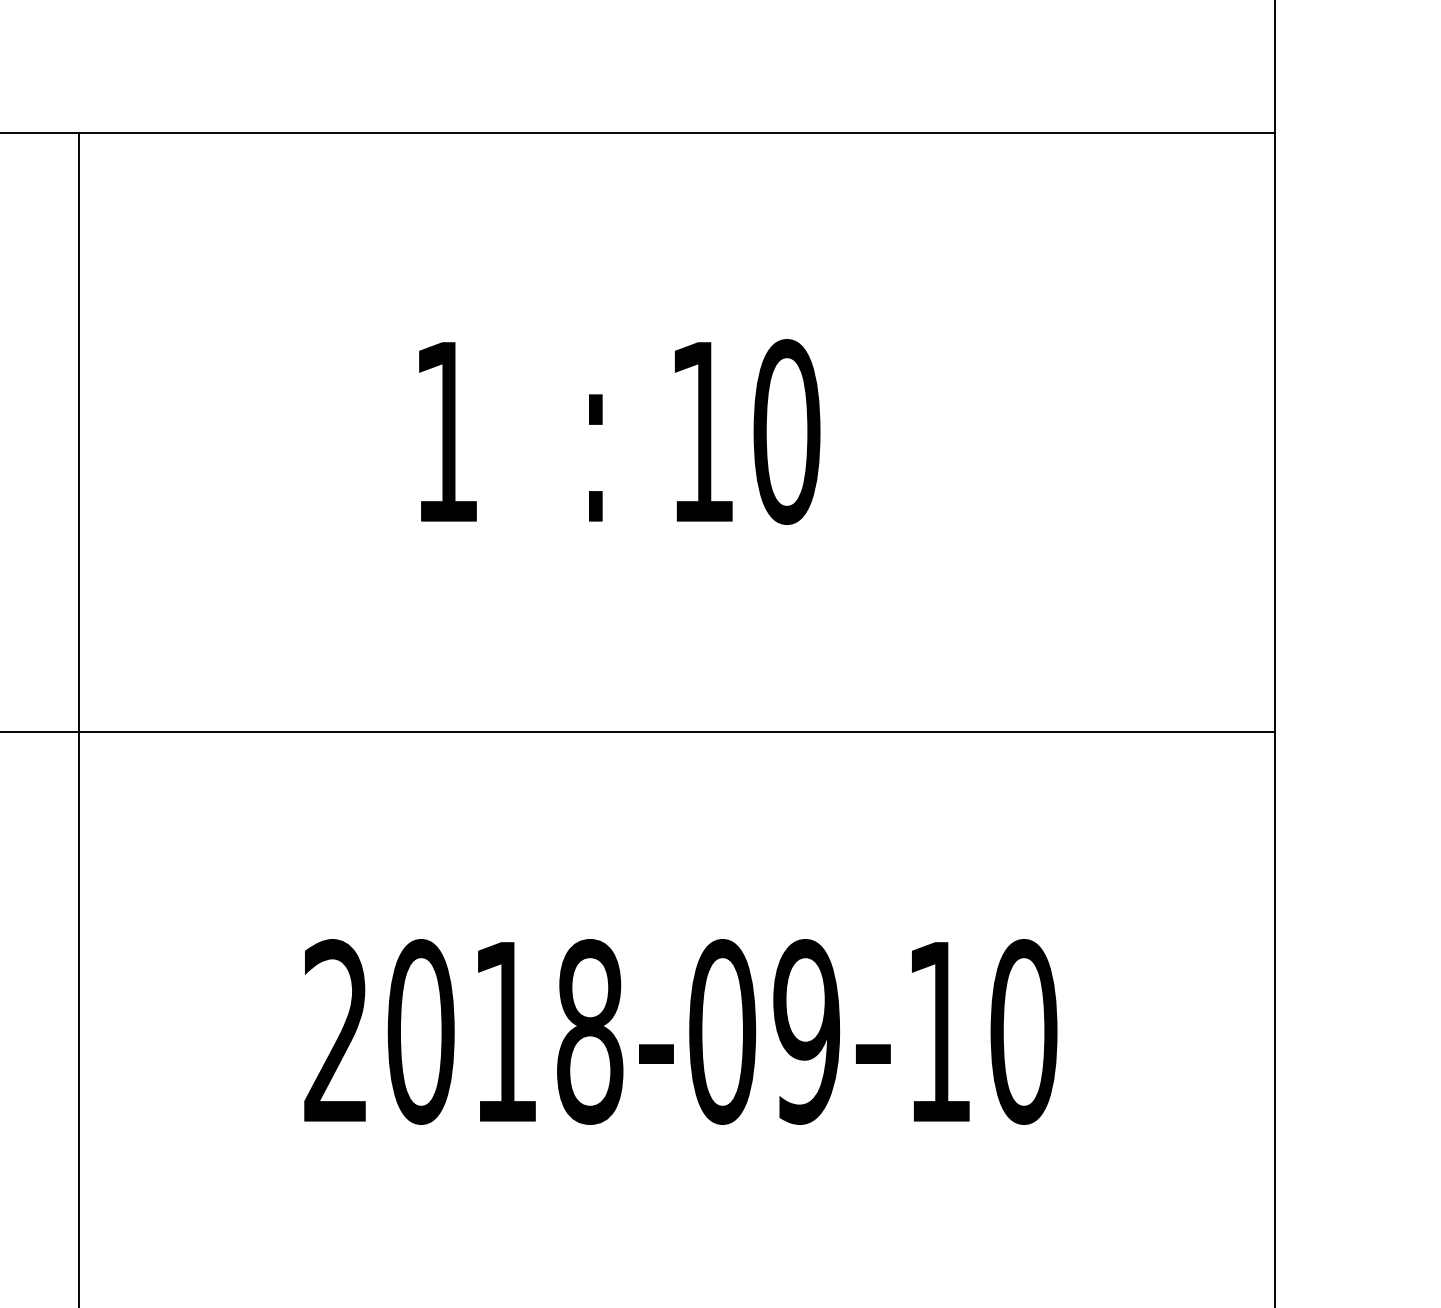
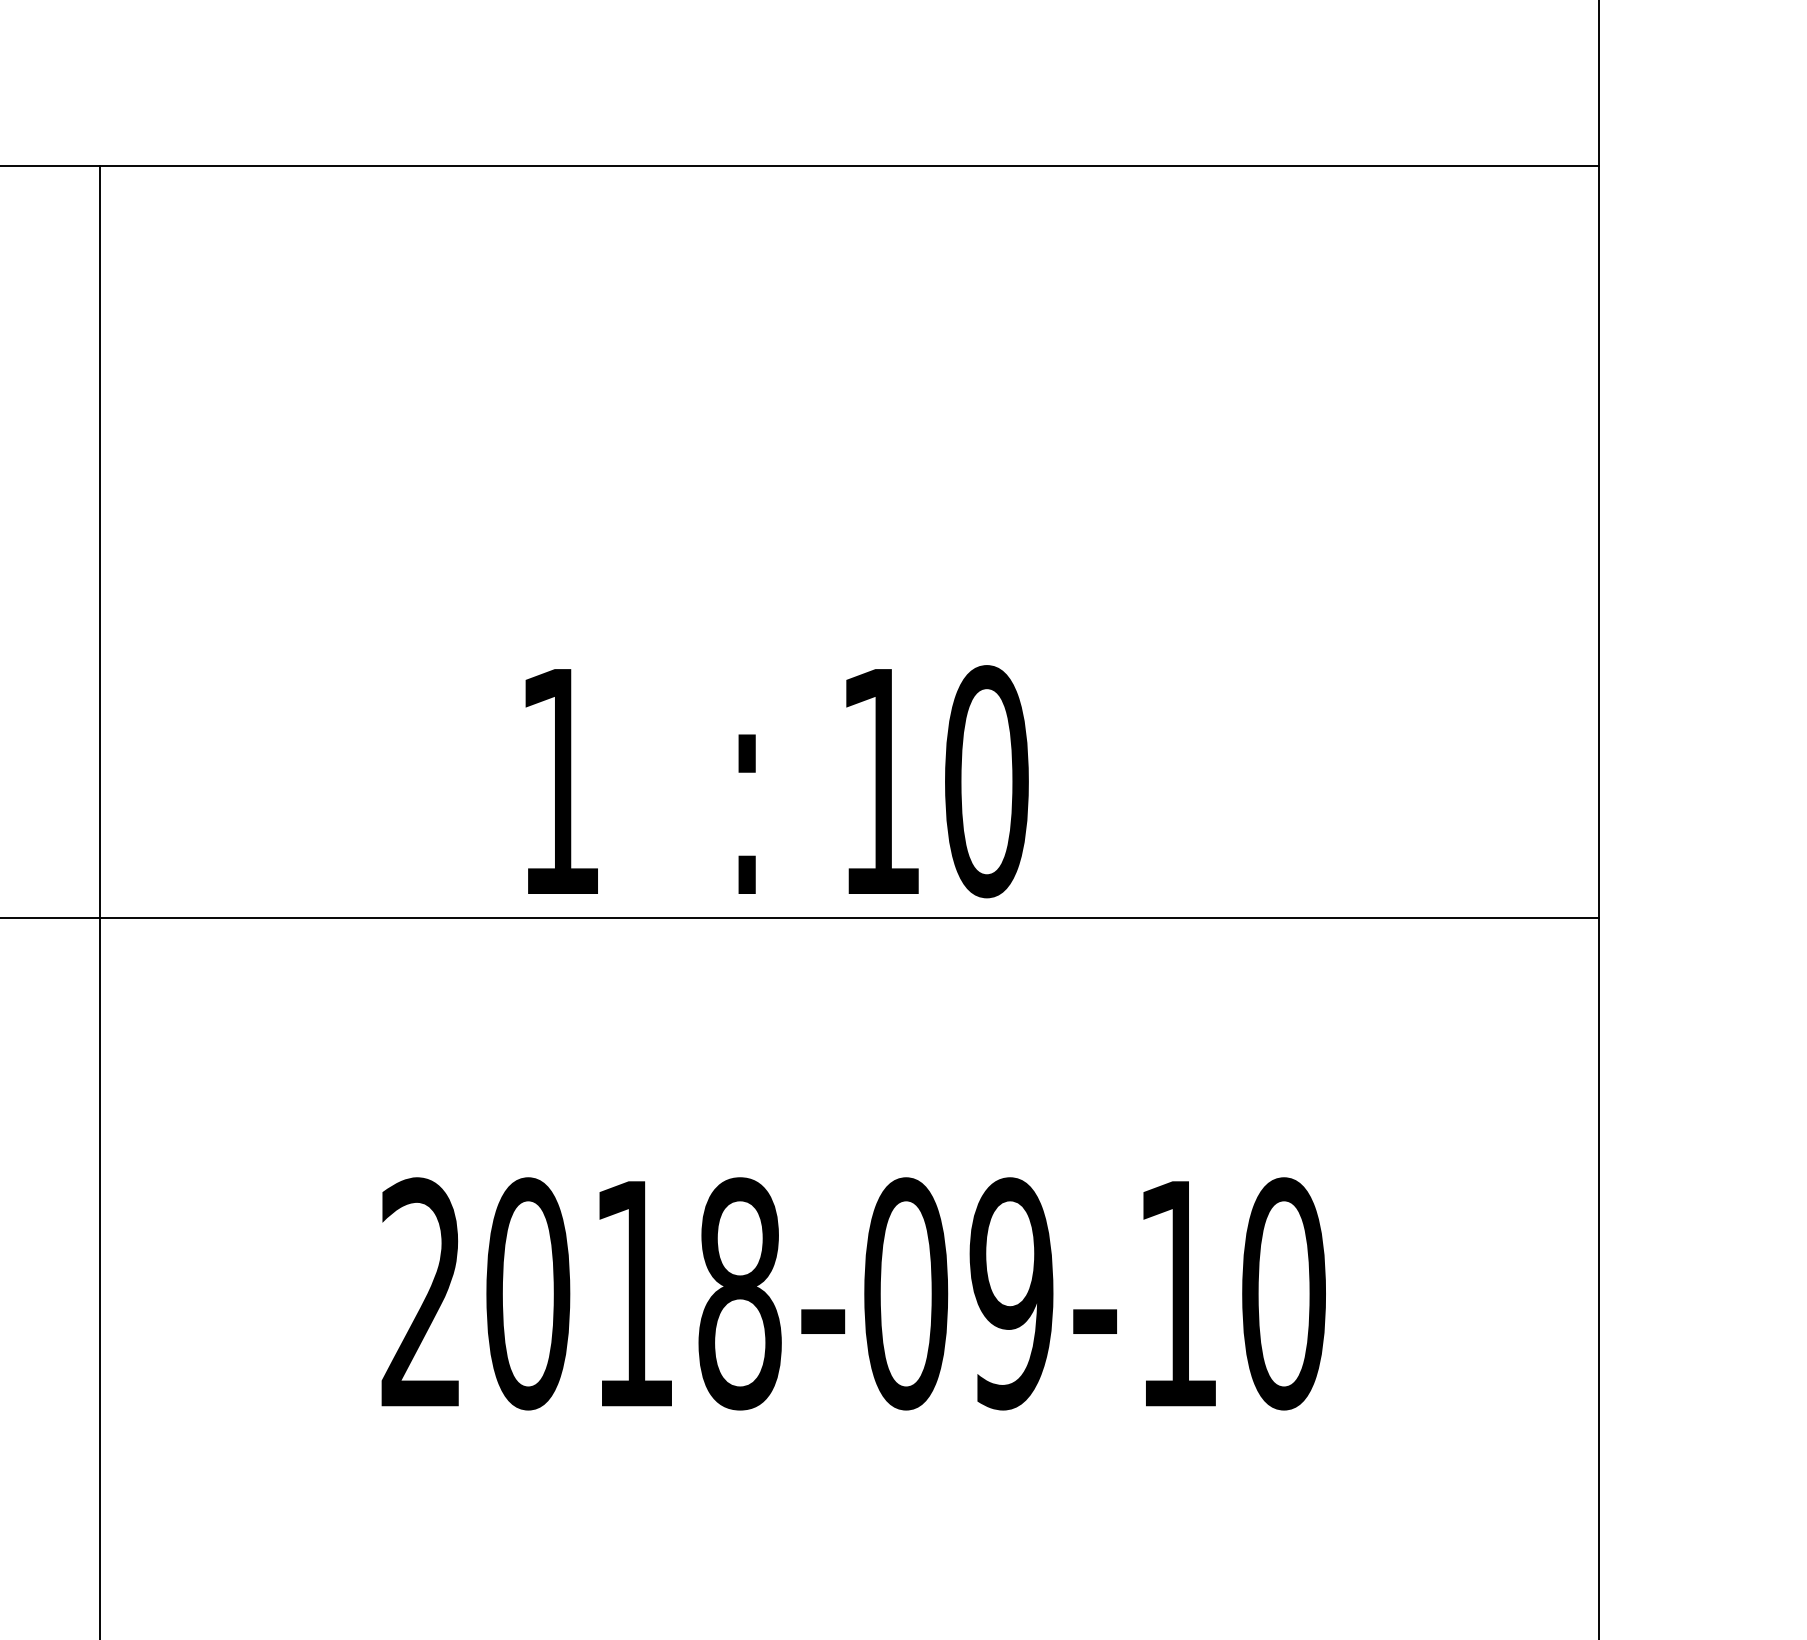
text: (619, 431) -> (776, 781), moved

